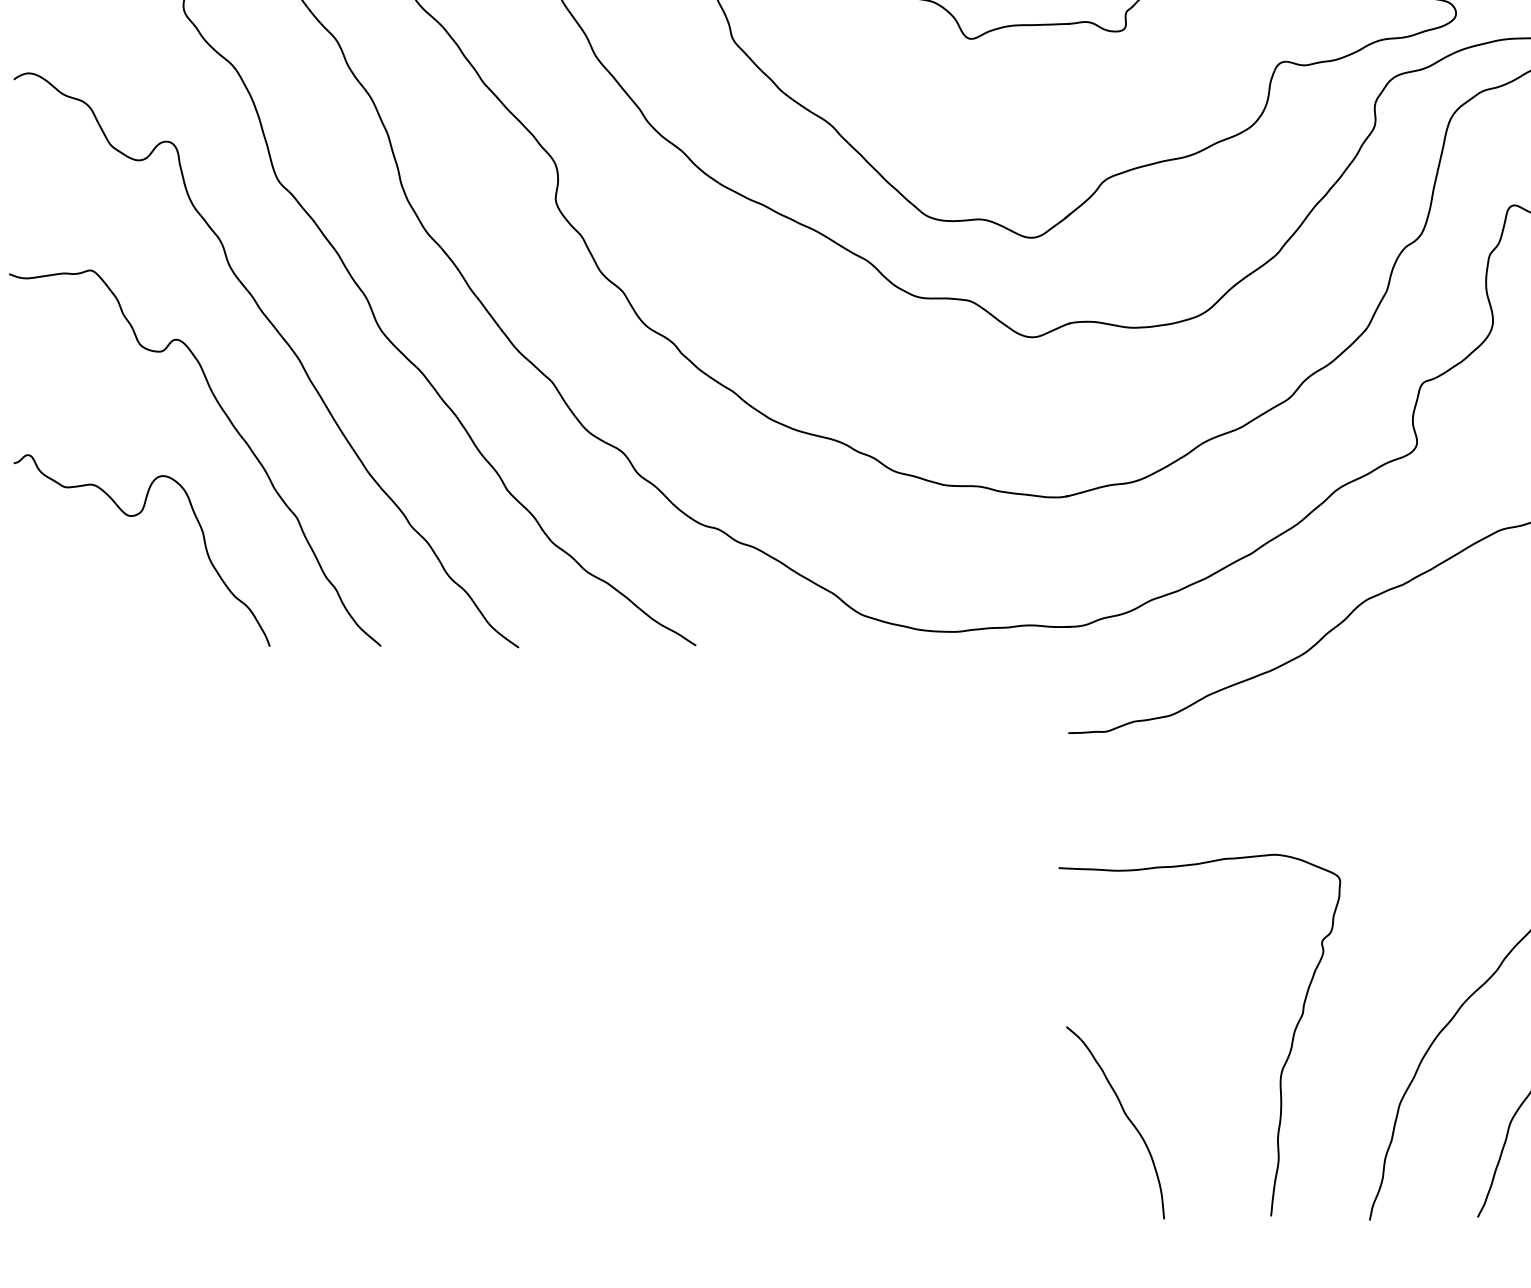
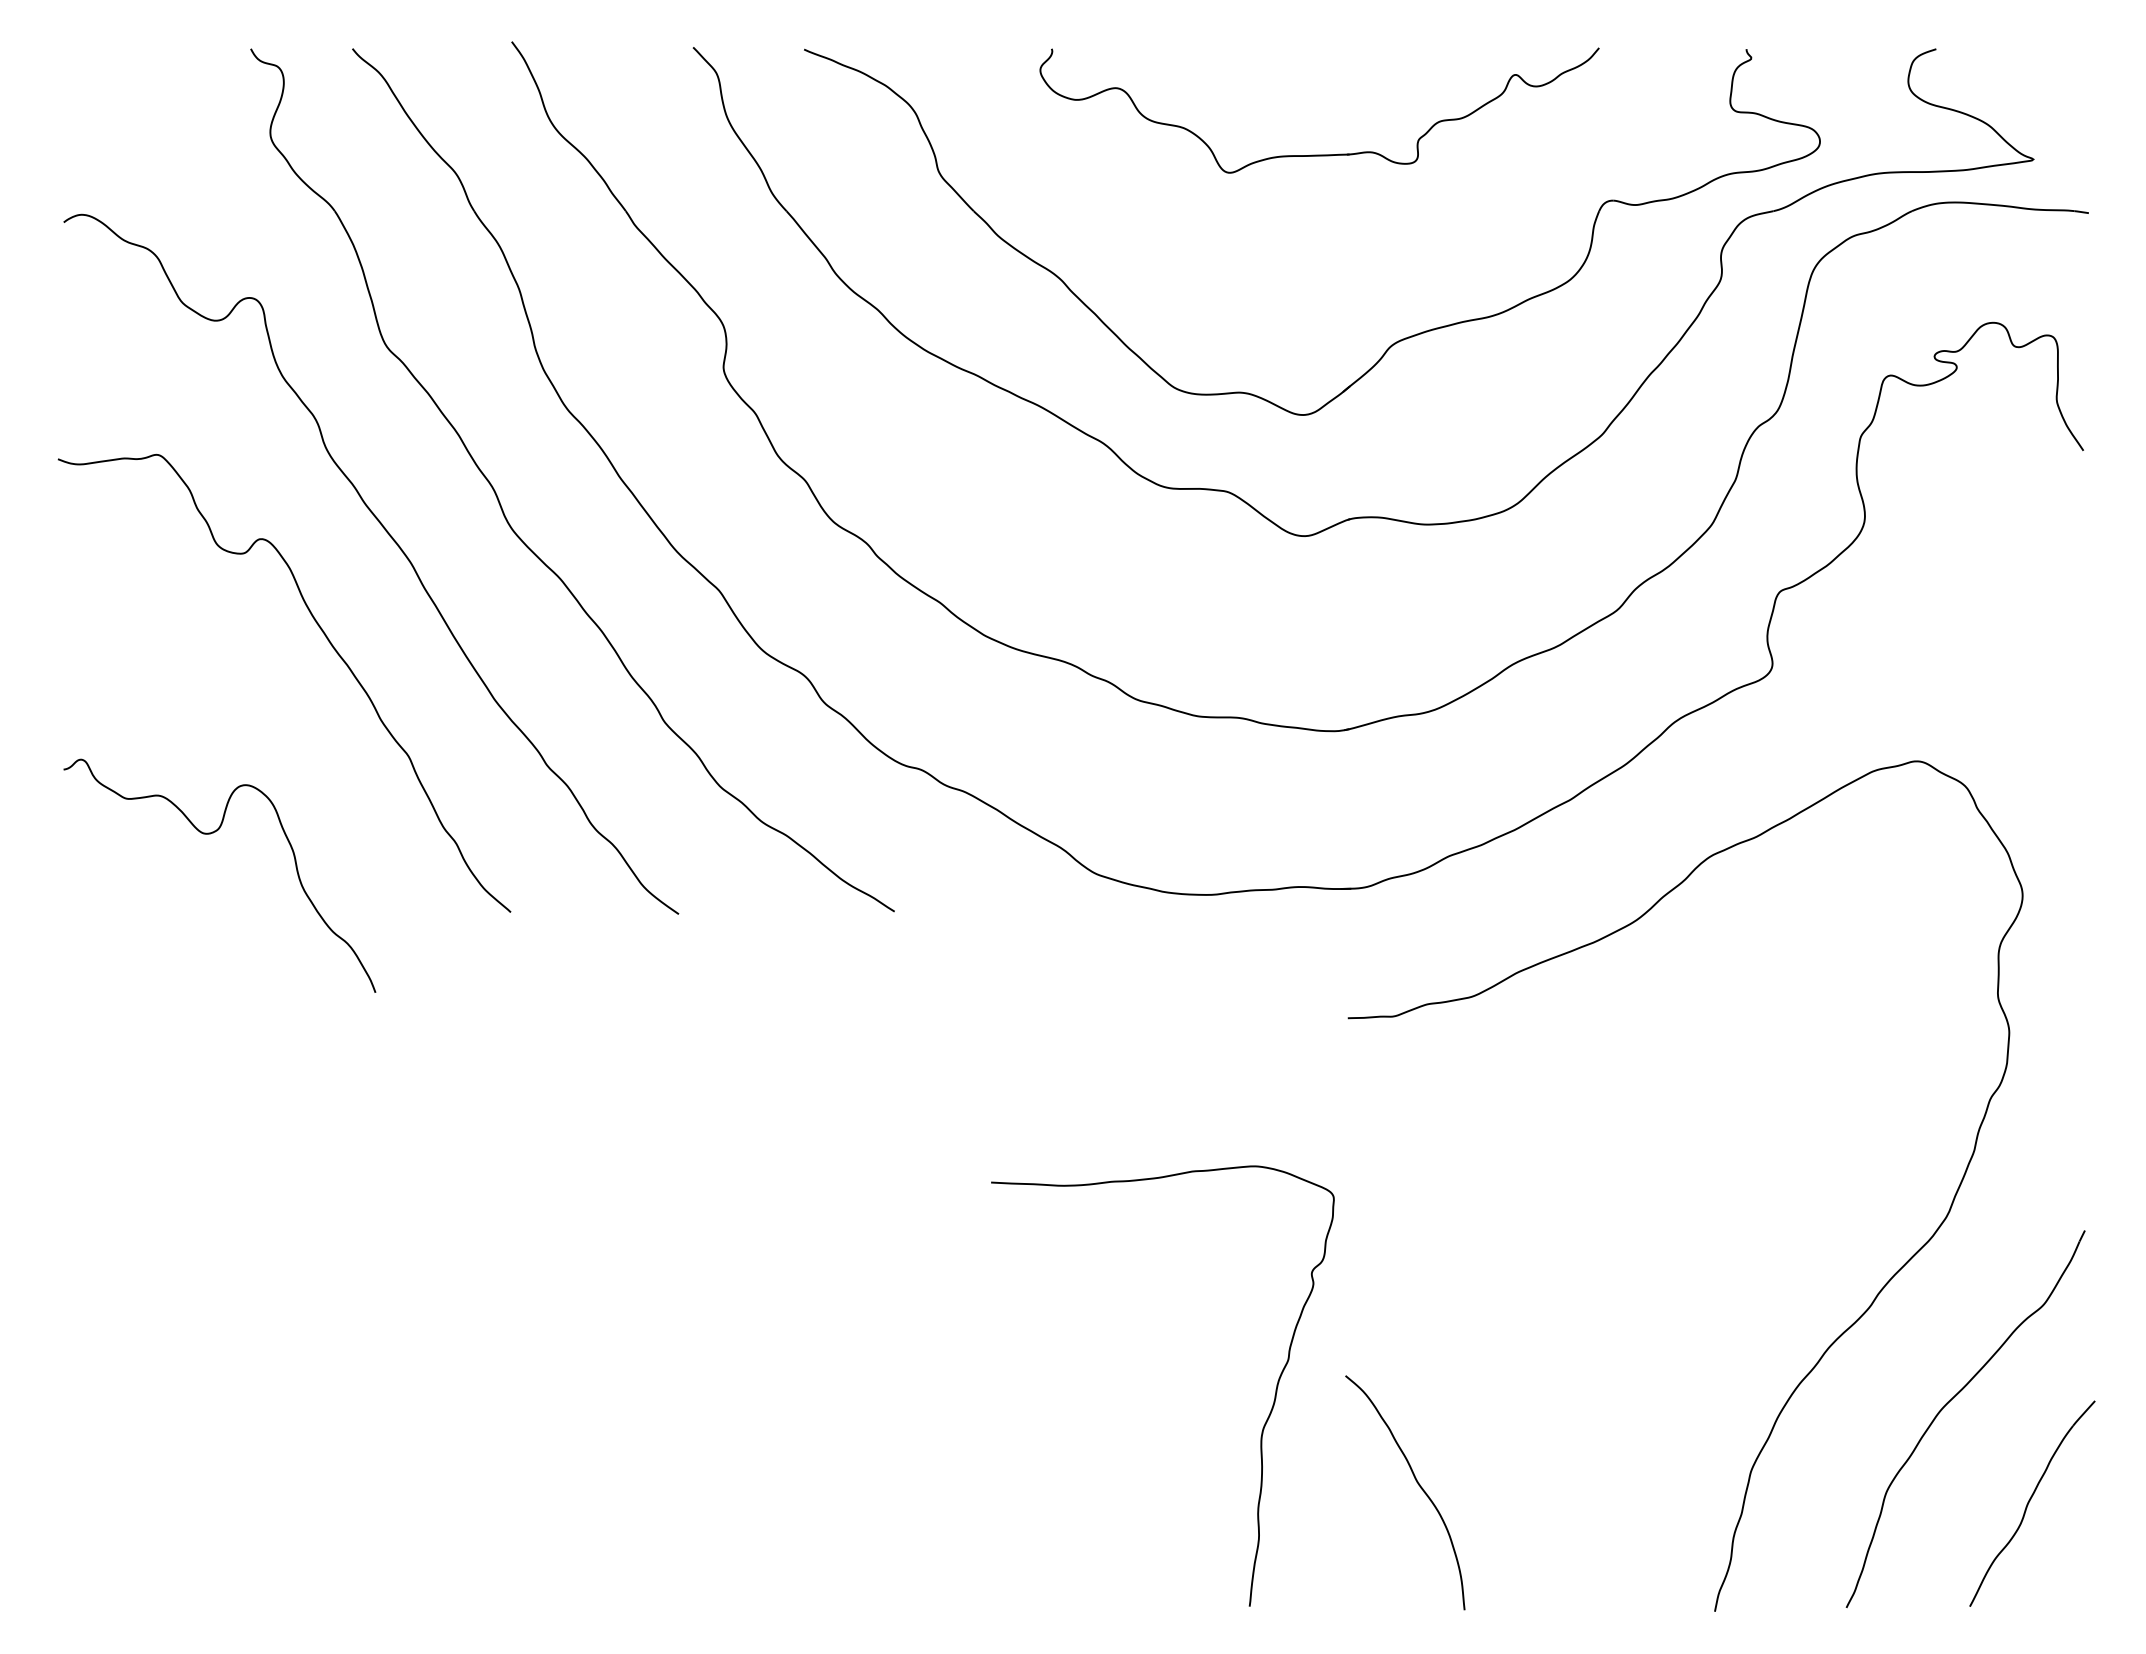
curve: (134, 516) -> (210, 834), moved
curve: (1282, 1067) -> (1263, 1425), moved

